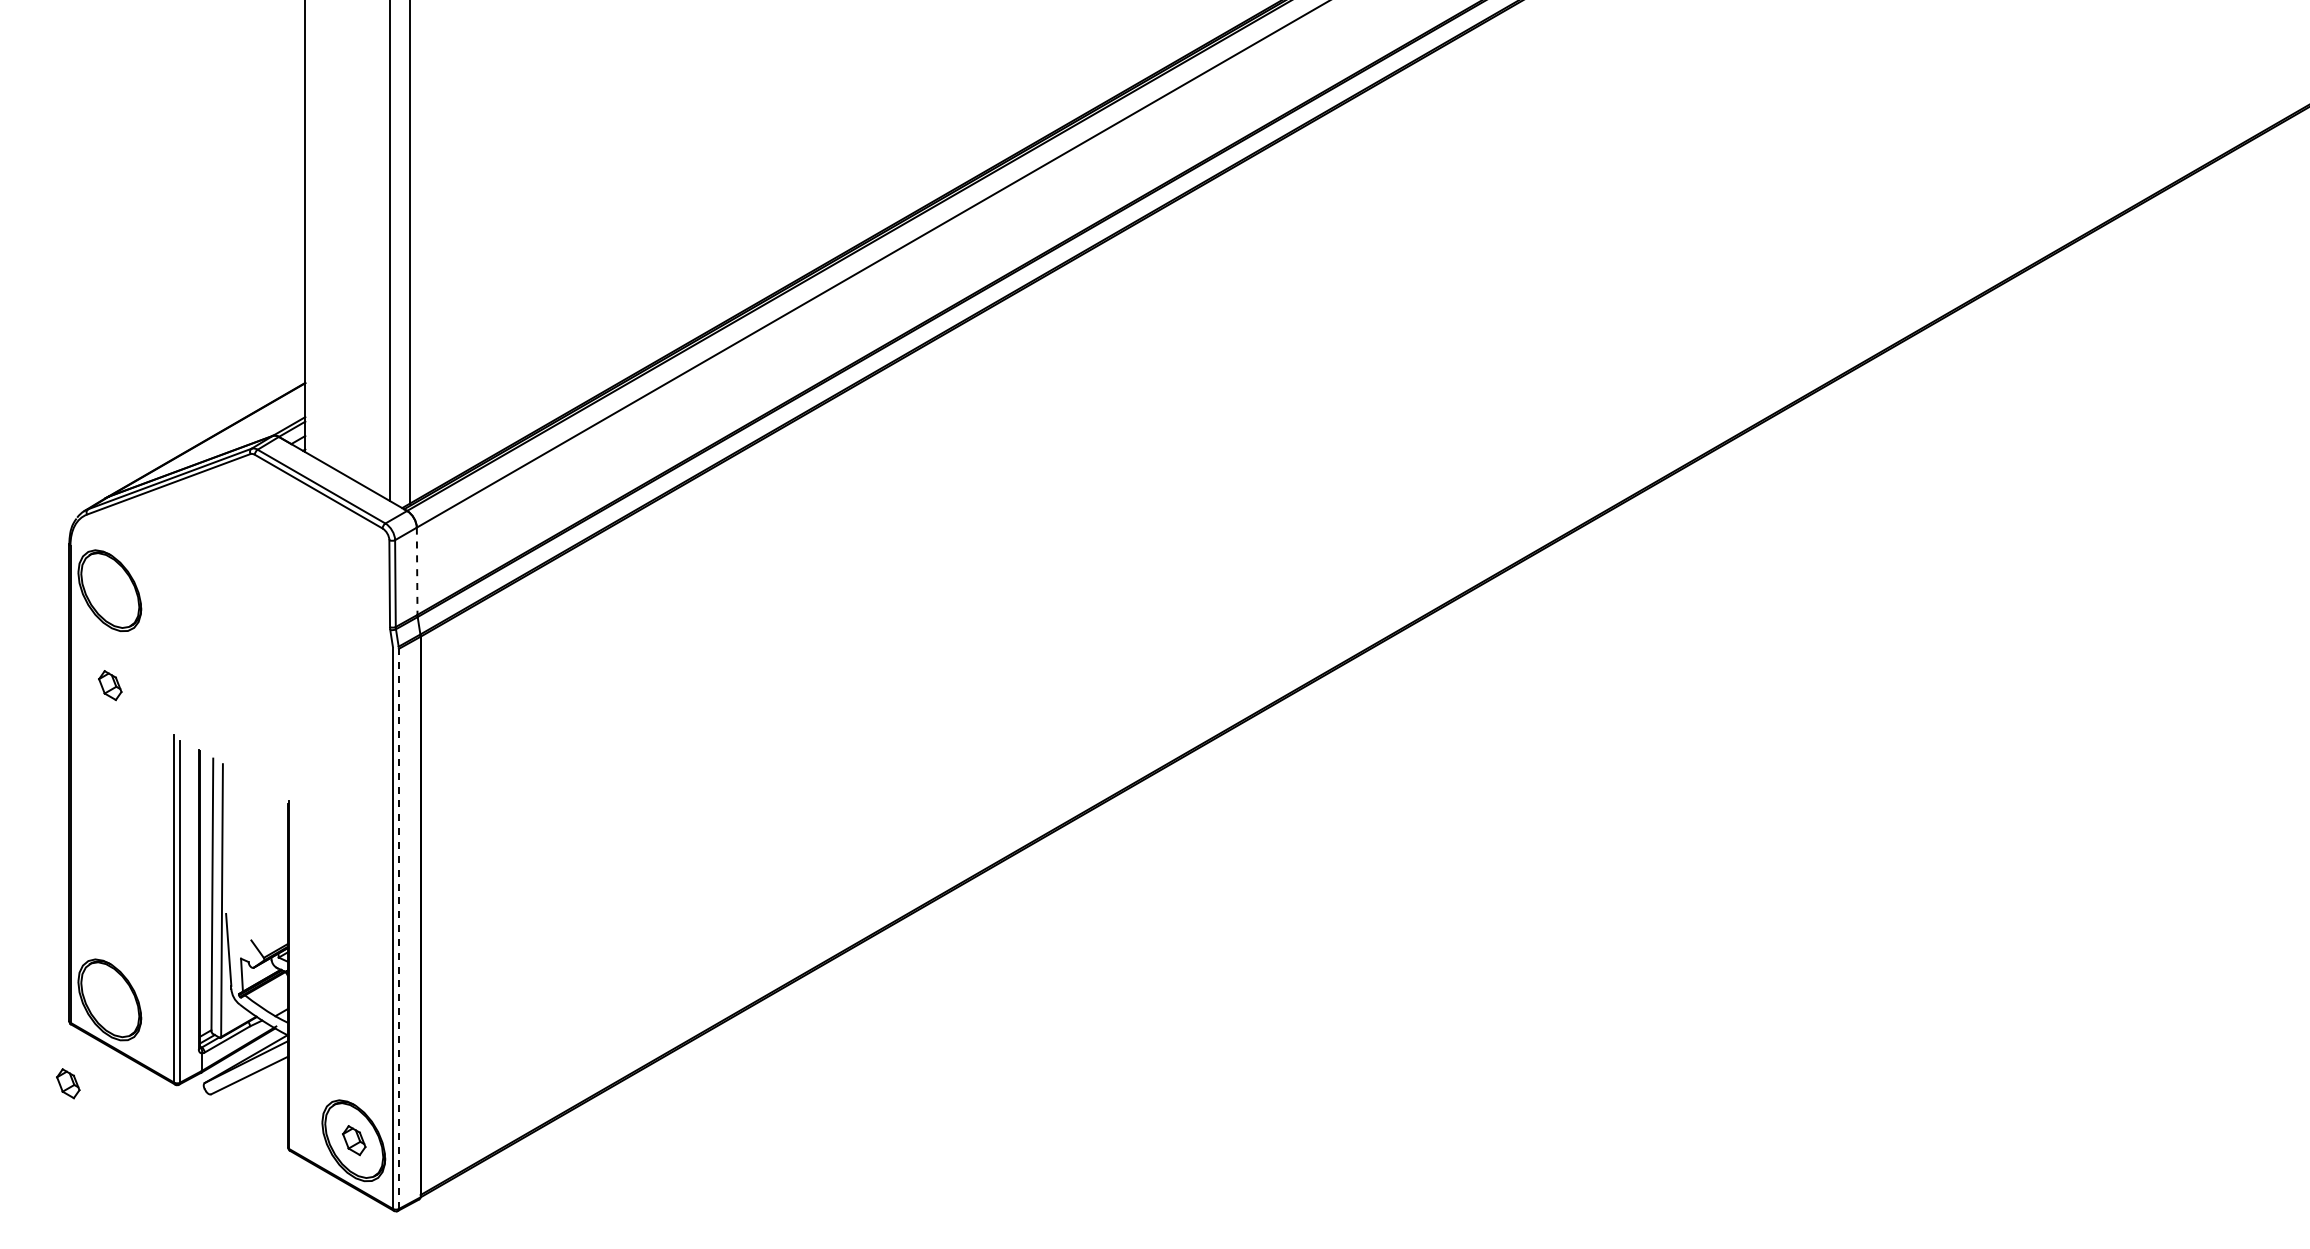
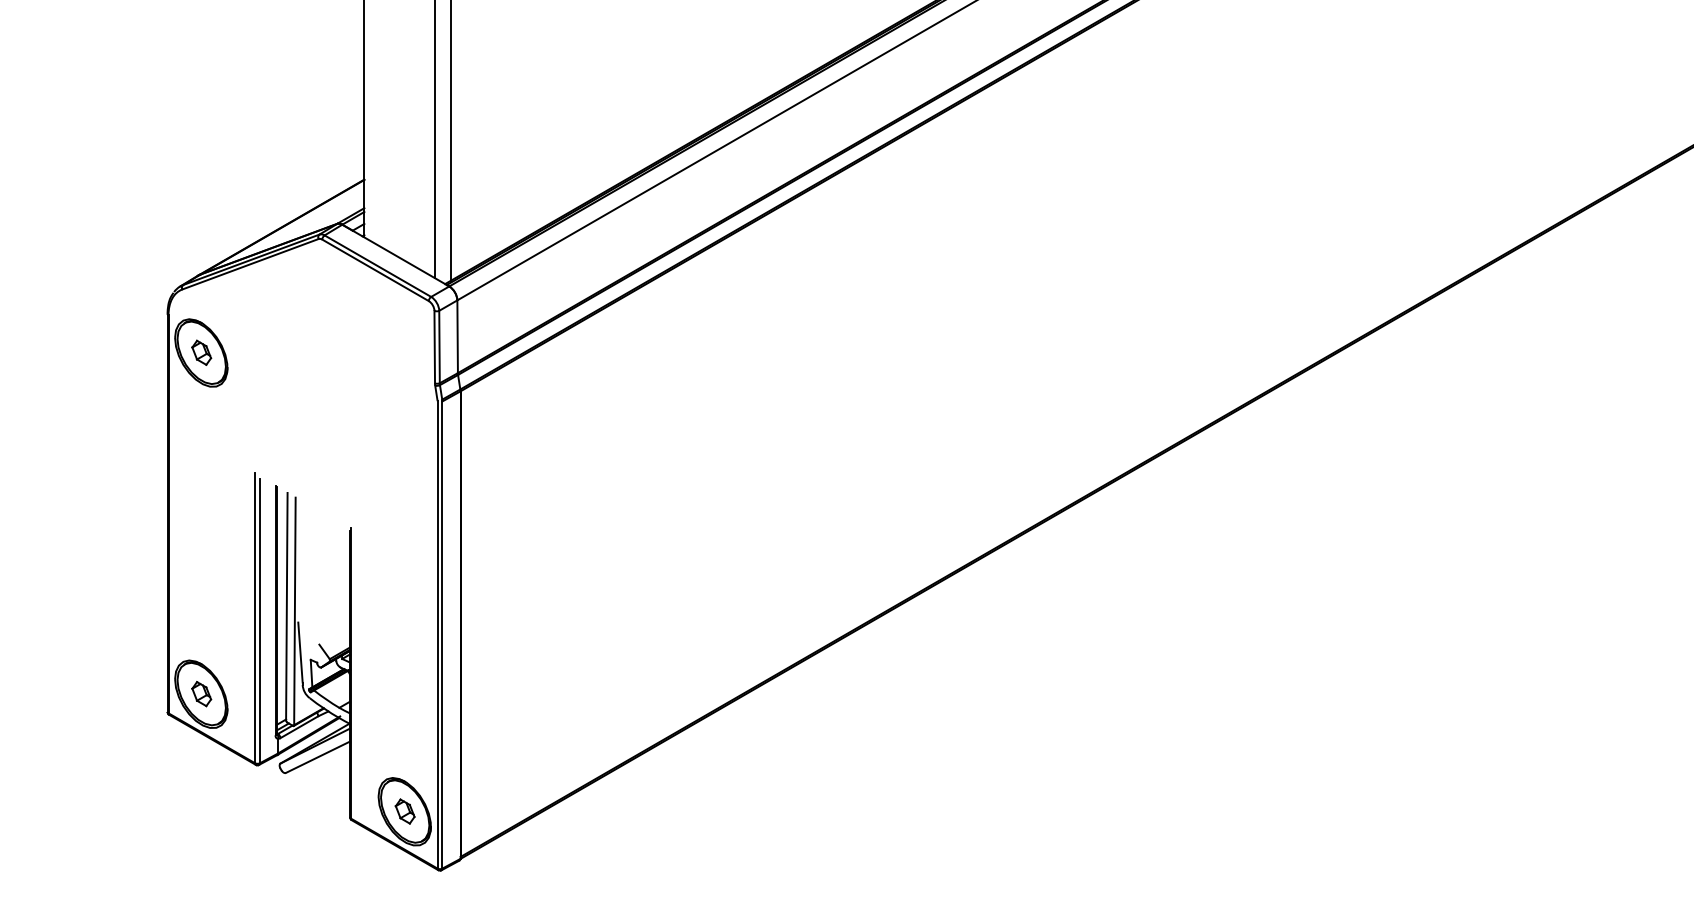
line: (417, 571) -> (457, 336), dashed -> solid
part: (110, 685) -> (201, 352), moved
line: (398, 928) -> (442, 634), dashed -> solid
part: (68, 1083) -> (201, 693), moved

